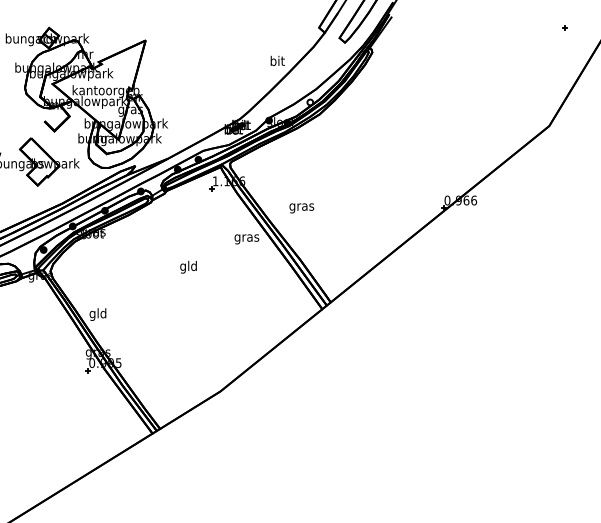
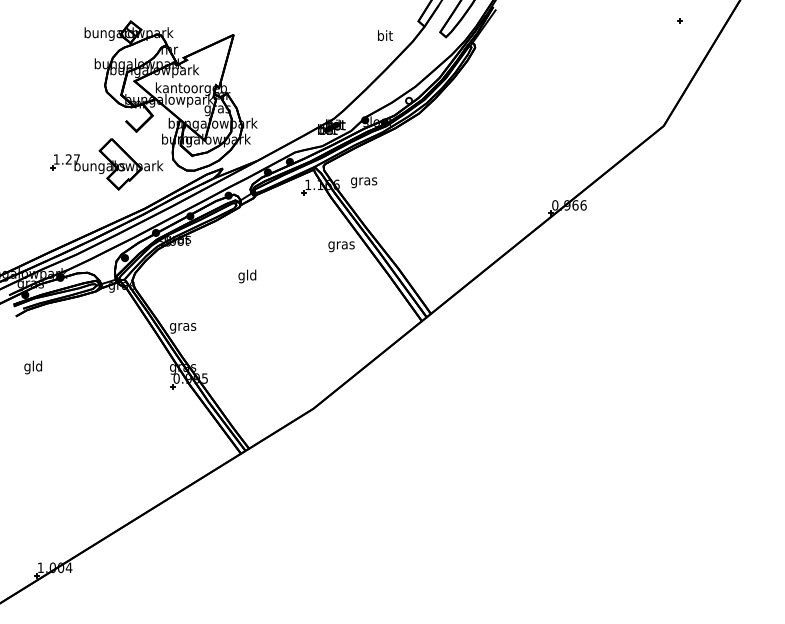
text: (277, 60) -> (385, 35), moved
text: (302, 208) -> (364, 182), moved
text: (188, 267) -> (247, 276), moved
text: (98, 314) -> (183, 326), gld -> gras

